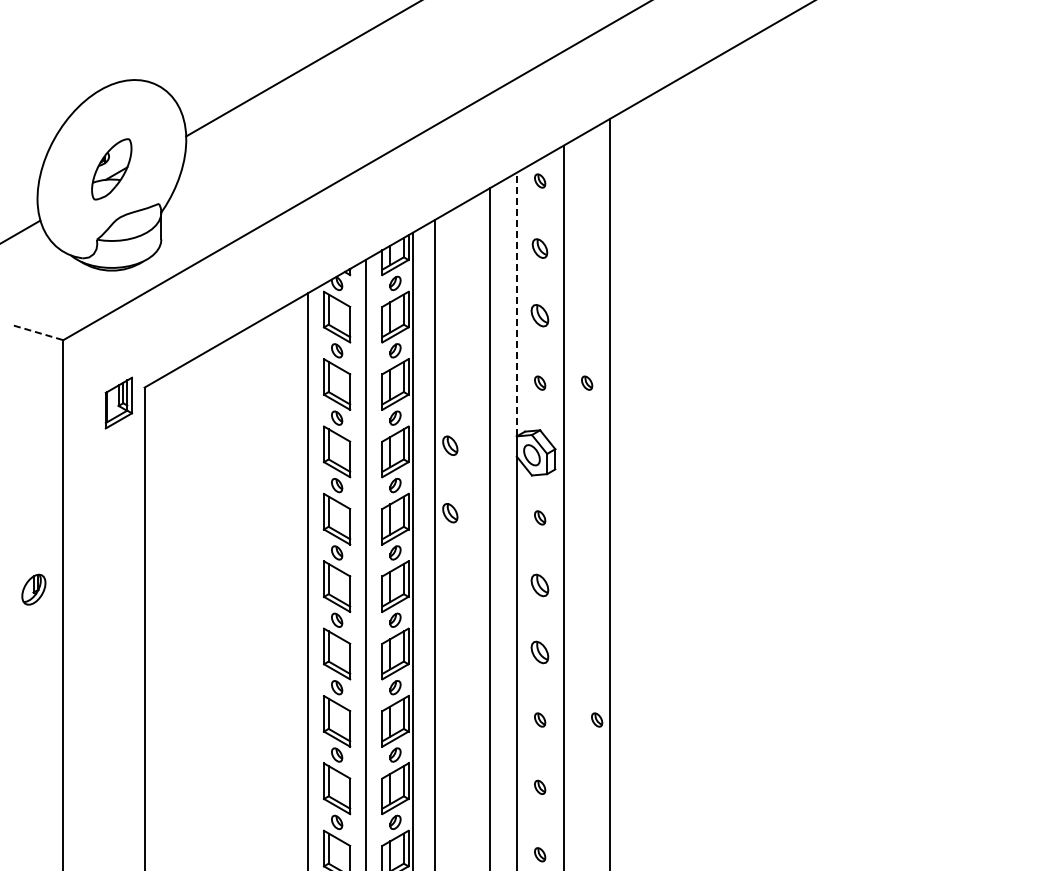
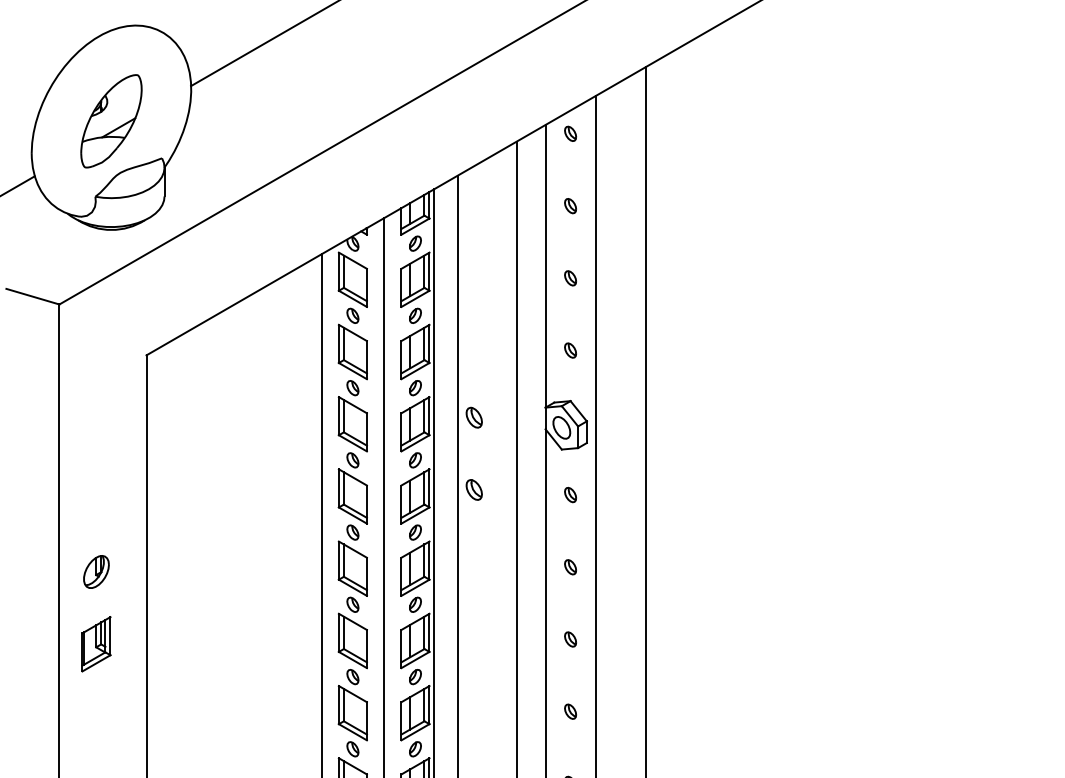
part: (111, 169) -> (111, 121), size x1.43
part: (540, 247) -> (570, 205), size x0.71
line: (516, 304) -> (545, 266), dashed -> solid
part: (540, 315) -> (570, 278), size x0.62
line: (38, 332) -> (32, 296), dashed -> solid
part: (587, 382) -> (621, 349), removed
part: (118, 402) -> (96, 643), moved
part: (540, 584) -> (570, 566), size x0.62
part: (33, 589) -> (96, 571), moved
part: (540, 652) -> (570, 639), size x0.62
part: (597, 719) -> (632, 711), removed

